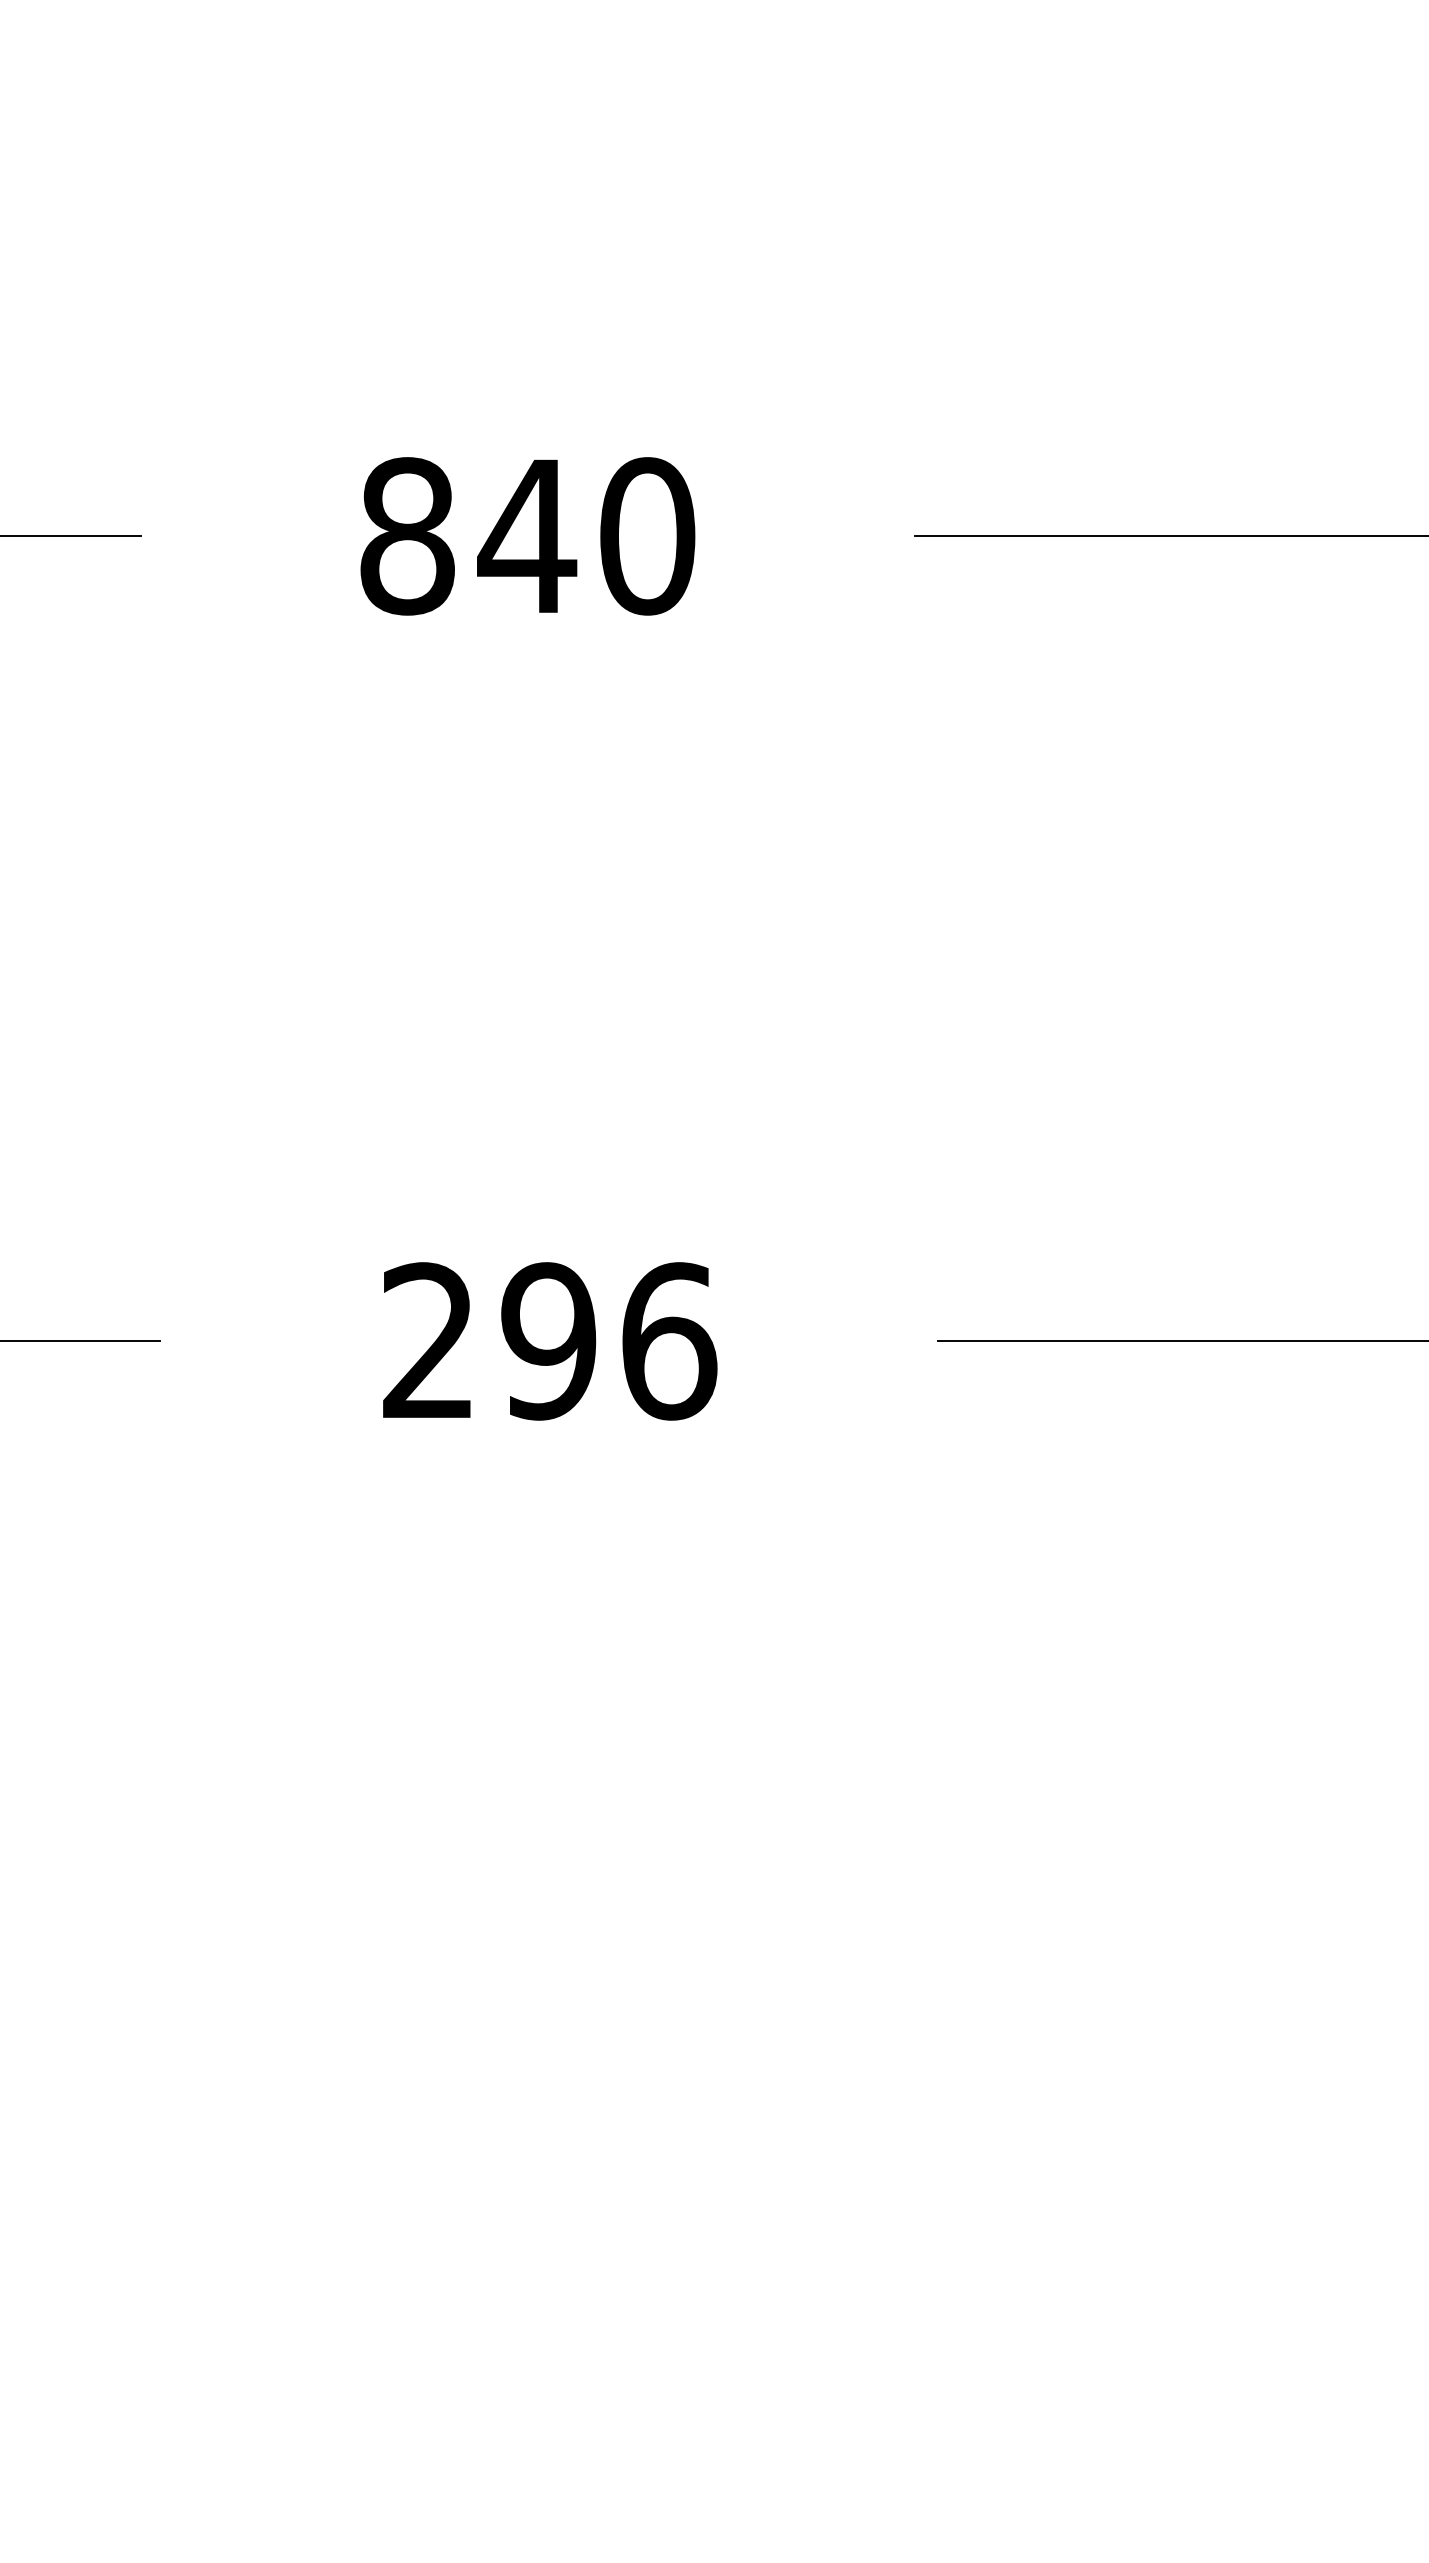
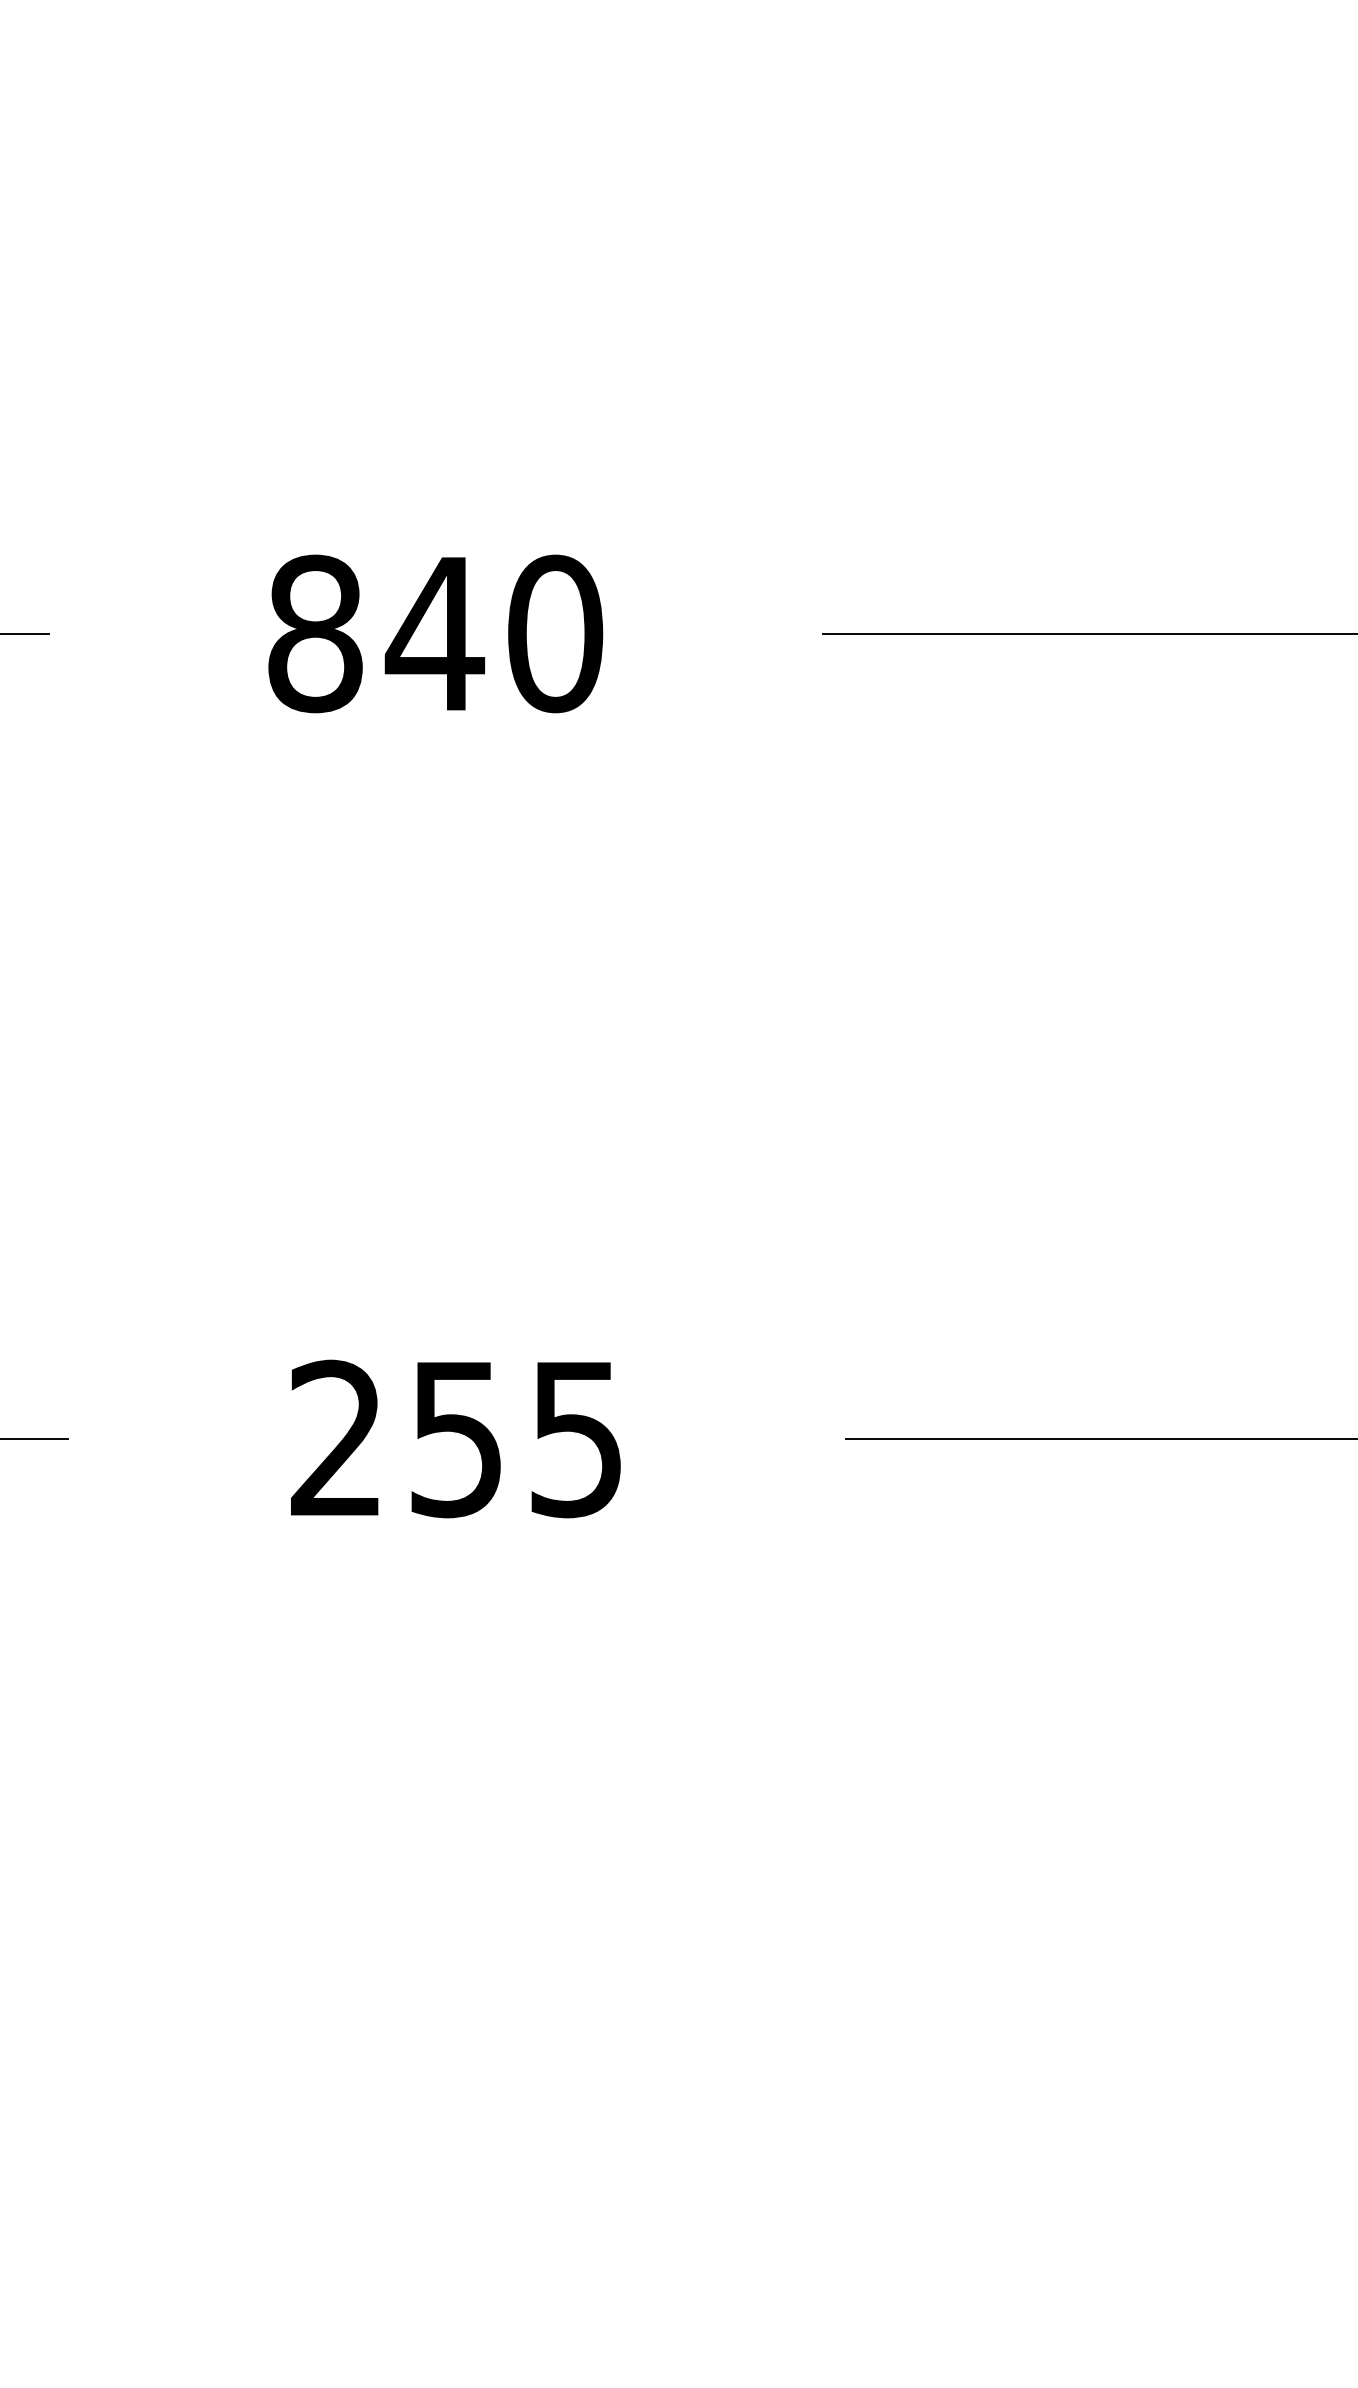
text: (609, 1341) -> (517, 1439), 296 -> 255

